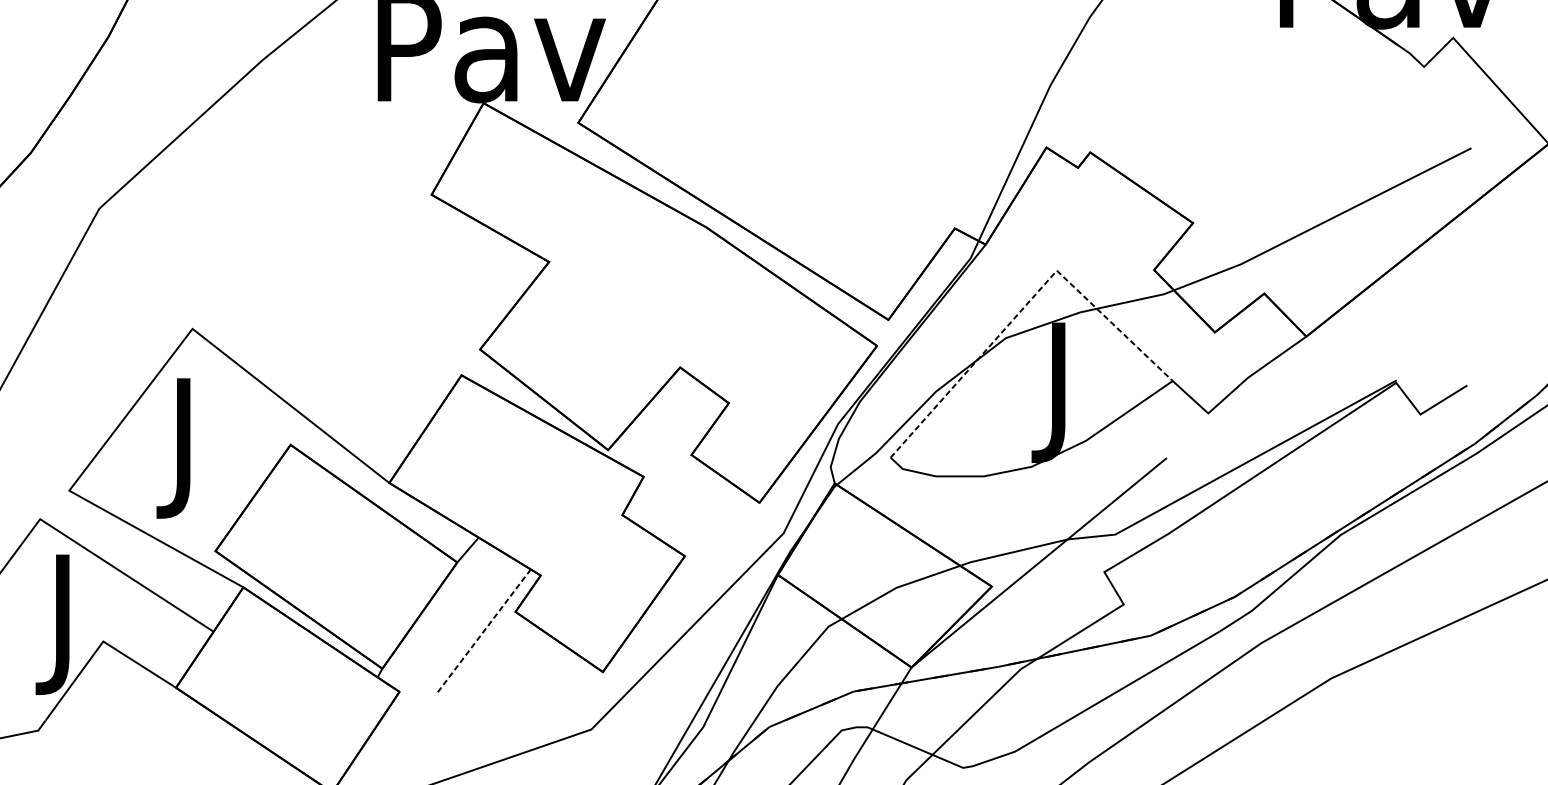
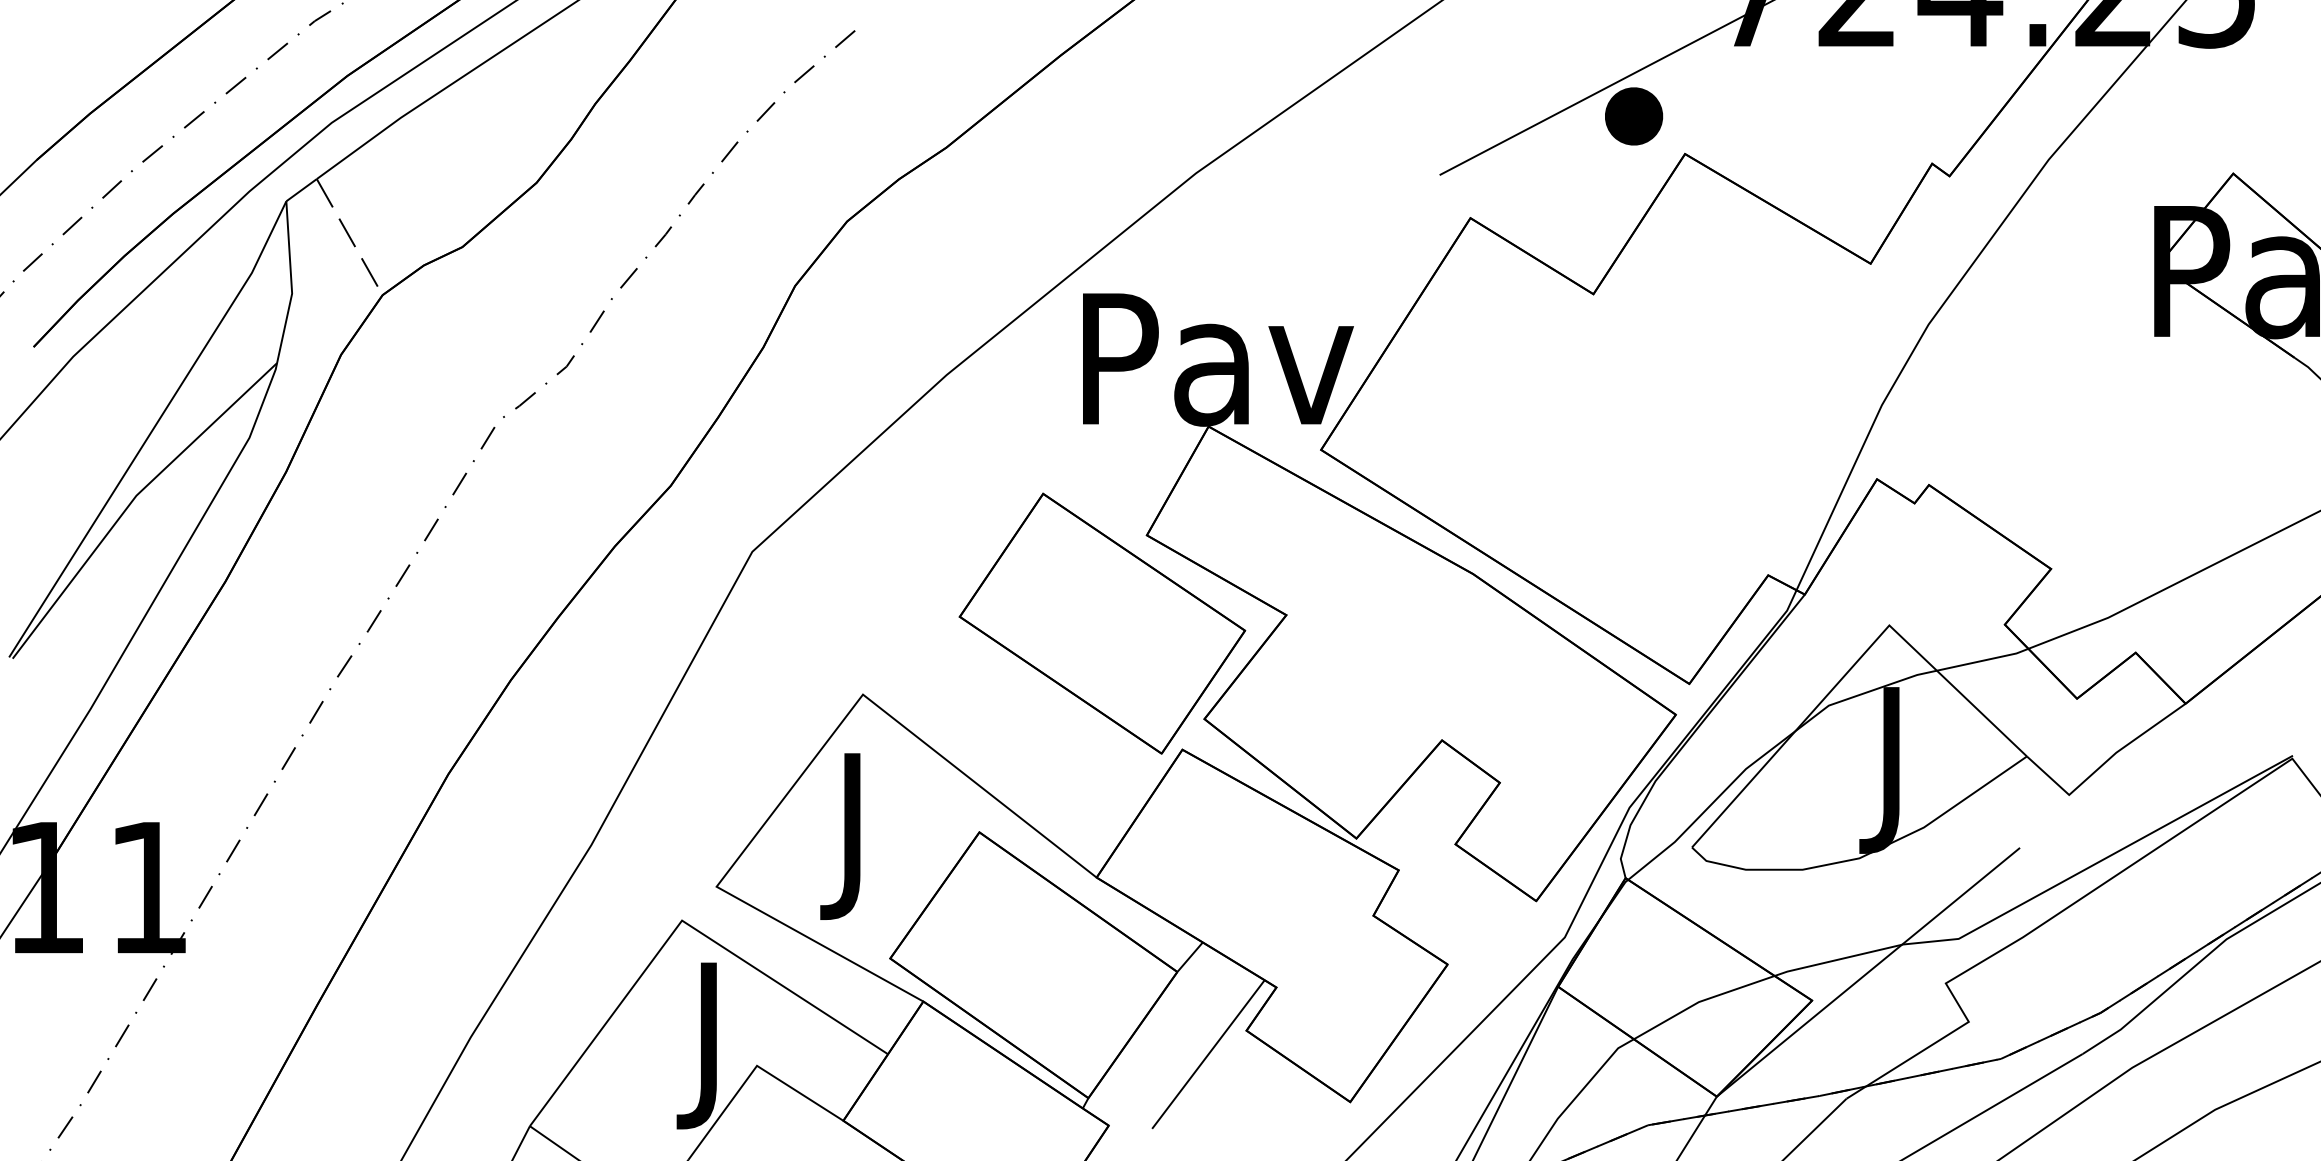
part: (394, 269) -> (1102, 623), added
line: (1027, 303) -> (1854, 664), dashed -> solid
line: (483, 631) -> (1208, 1054), dashed -> solid

